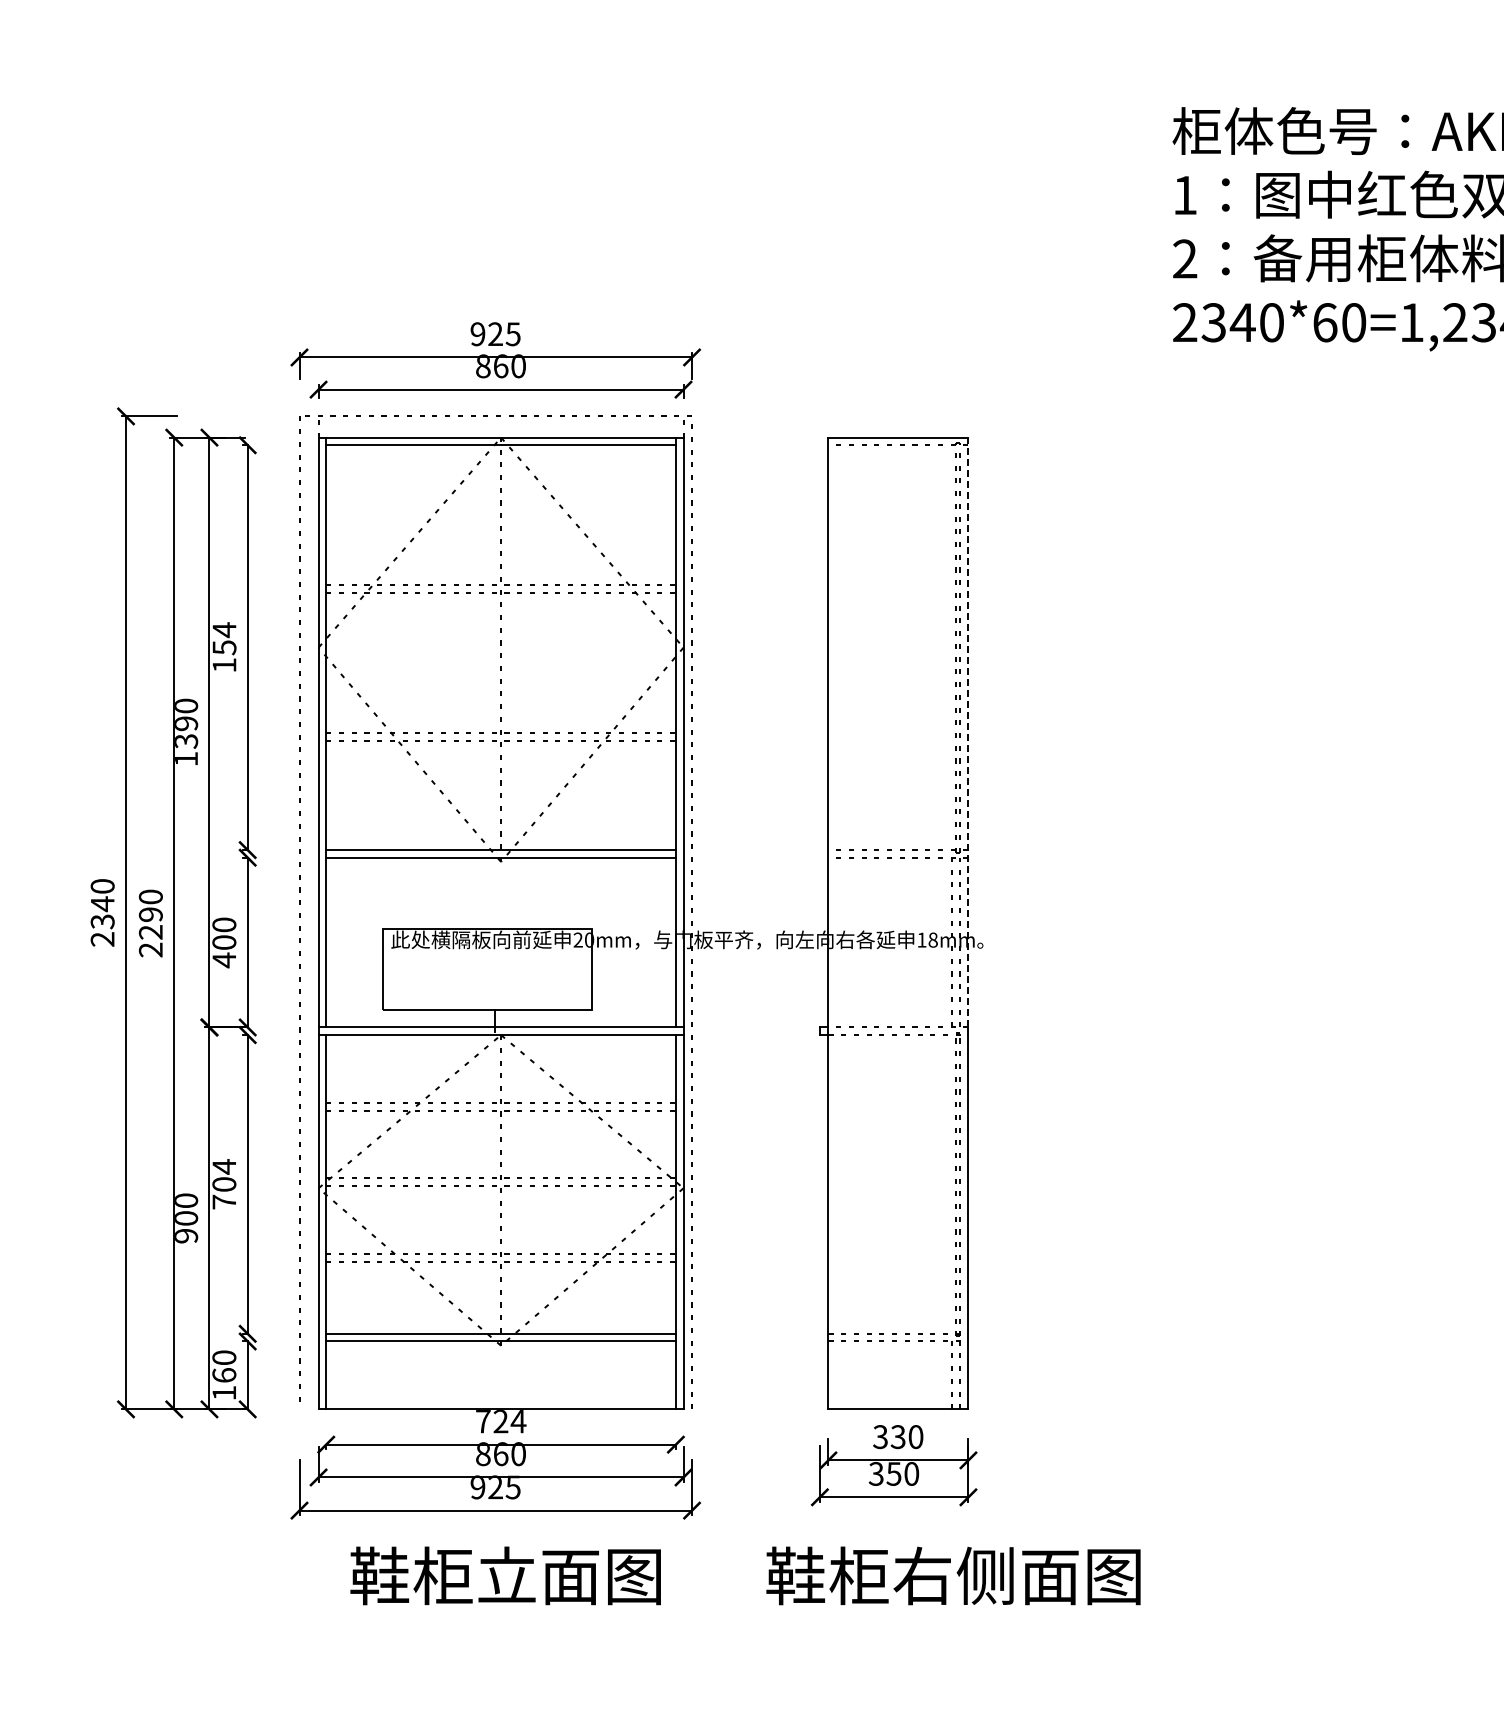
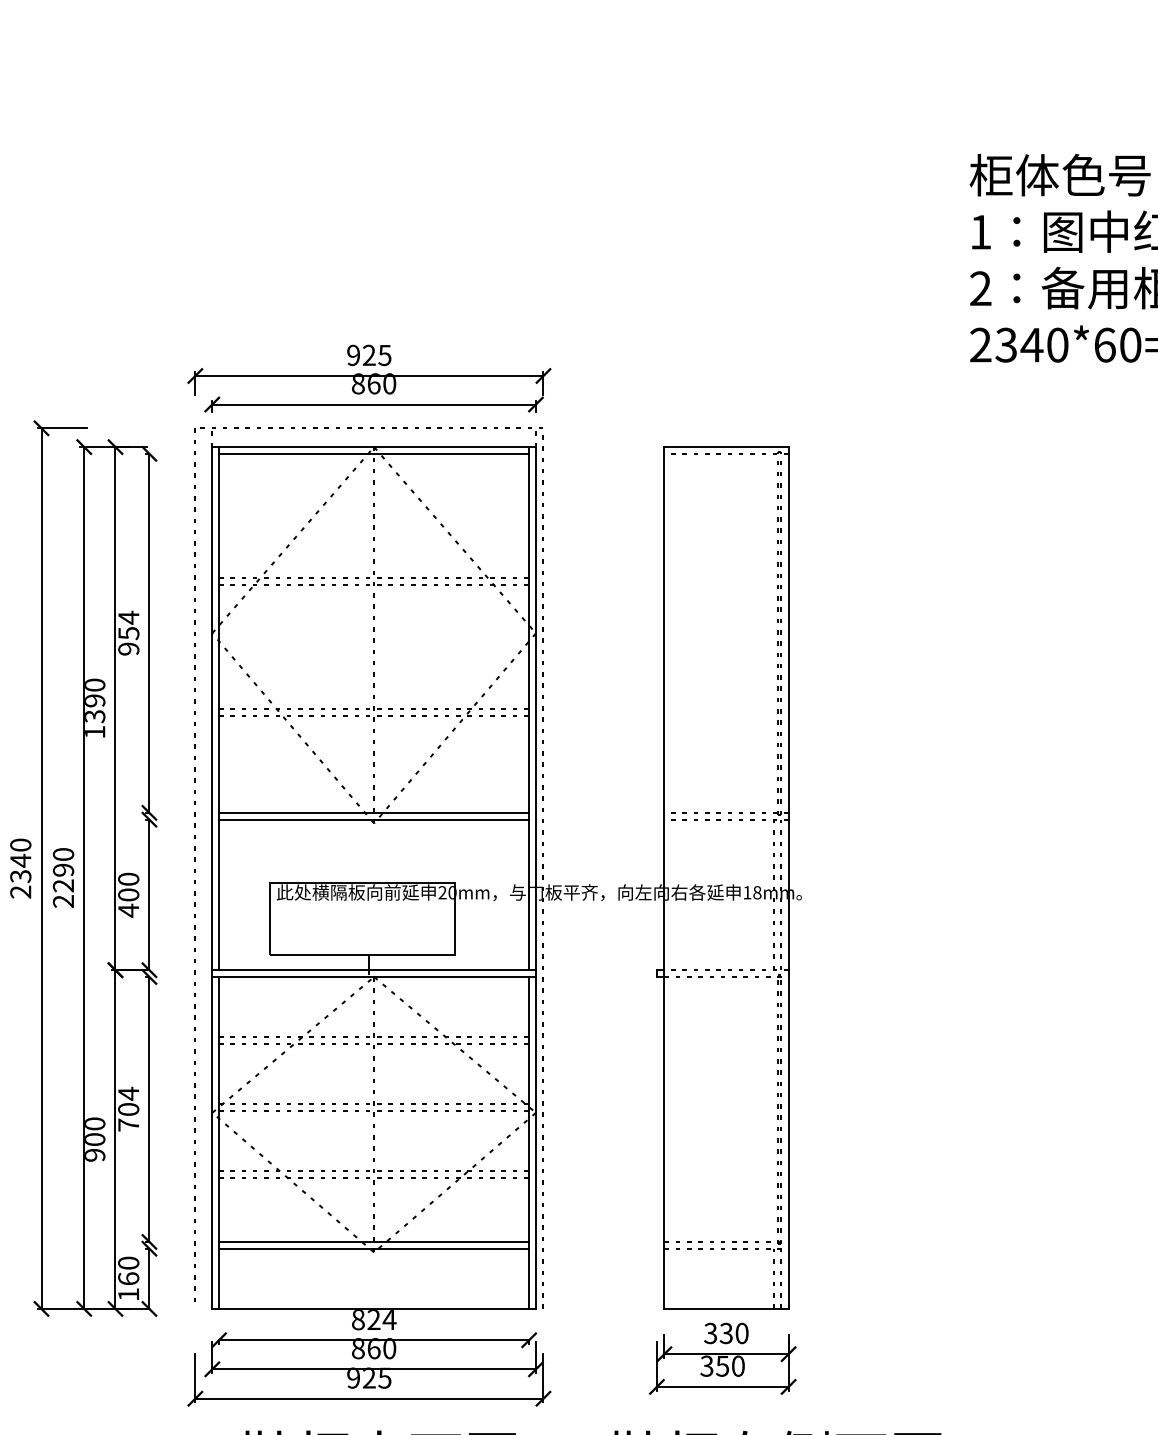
text: (224, 665) -> (128, 649), 154 -> 954
line: (968, 732) -> (788, 708), dashed -> solid
text: (483, 1421) -> (358, 1319), 724 -> 824

